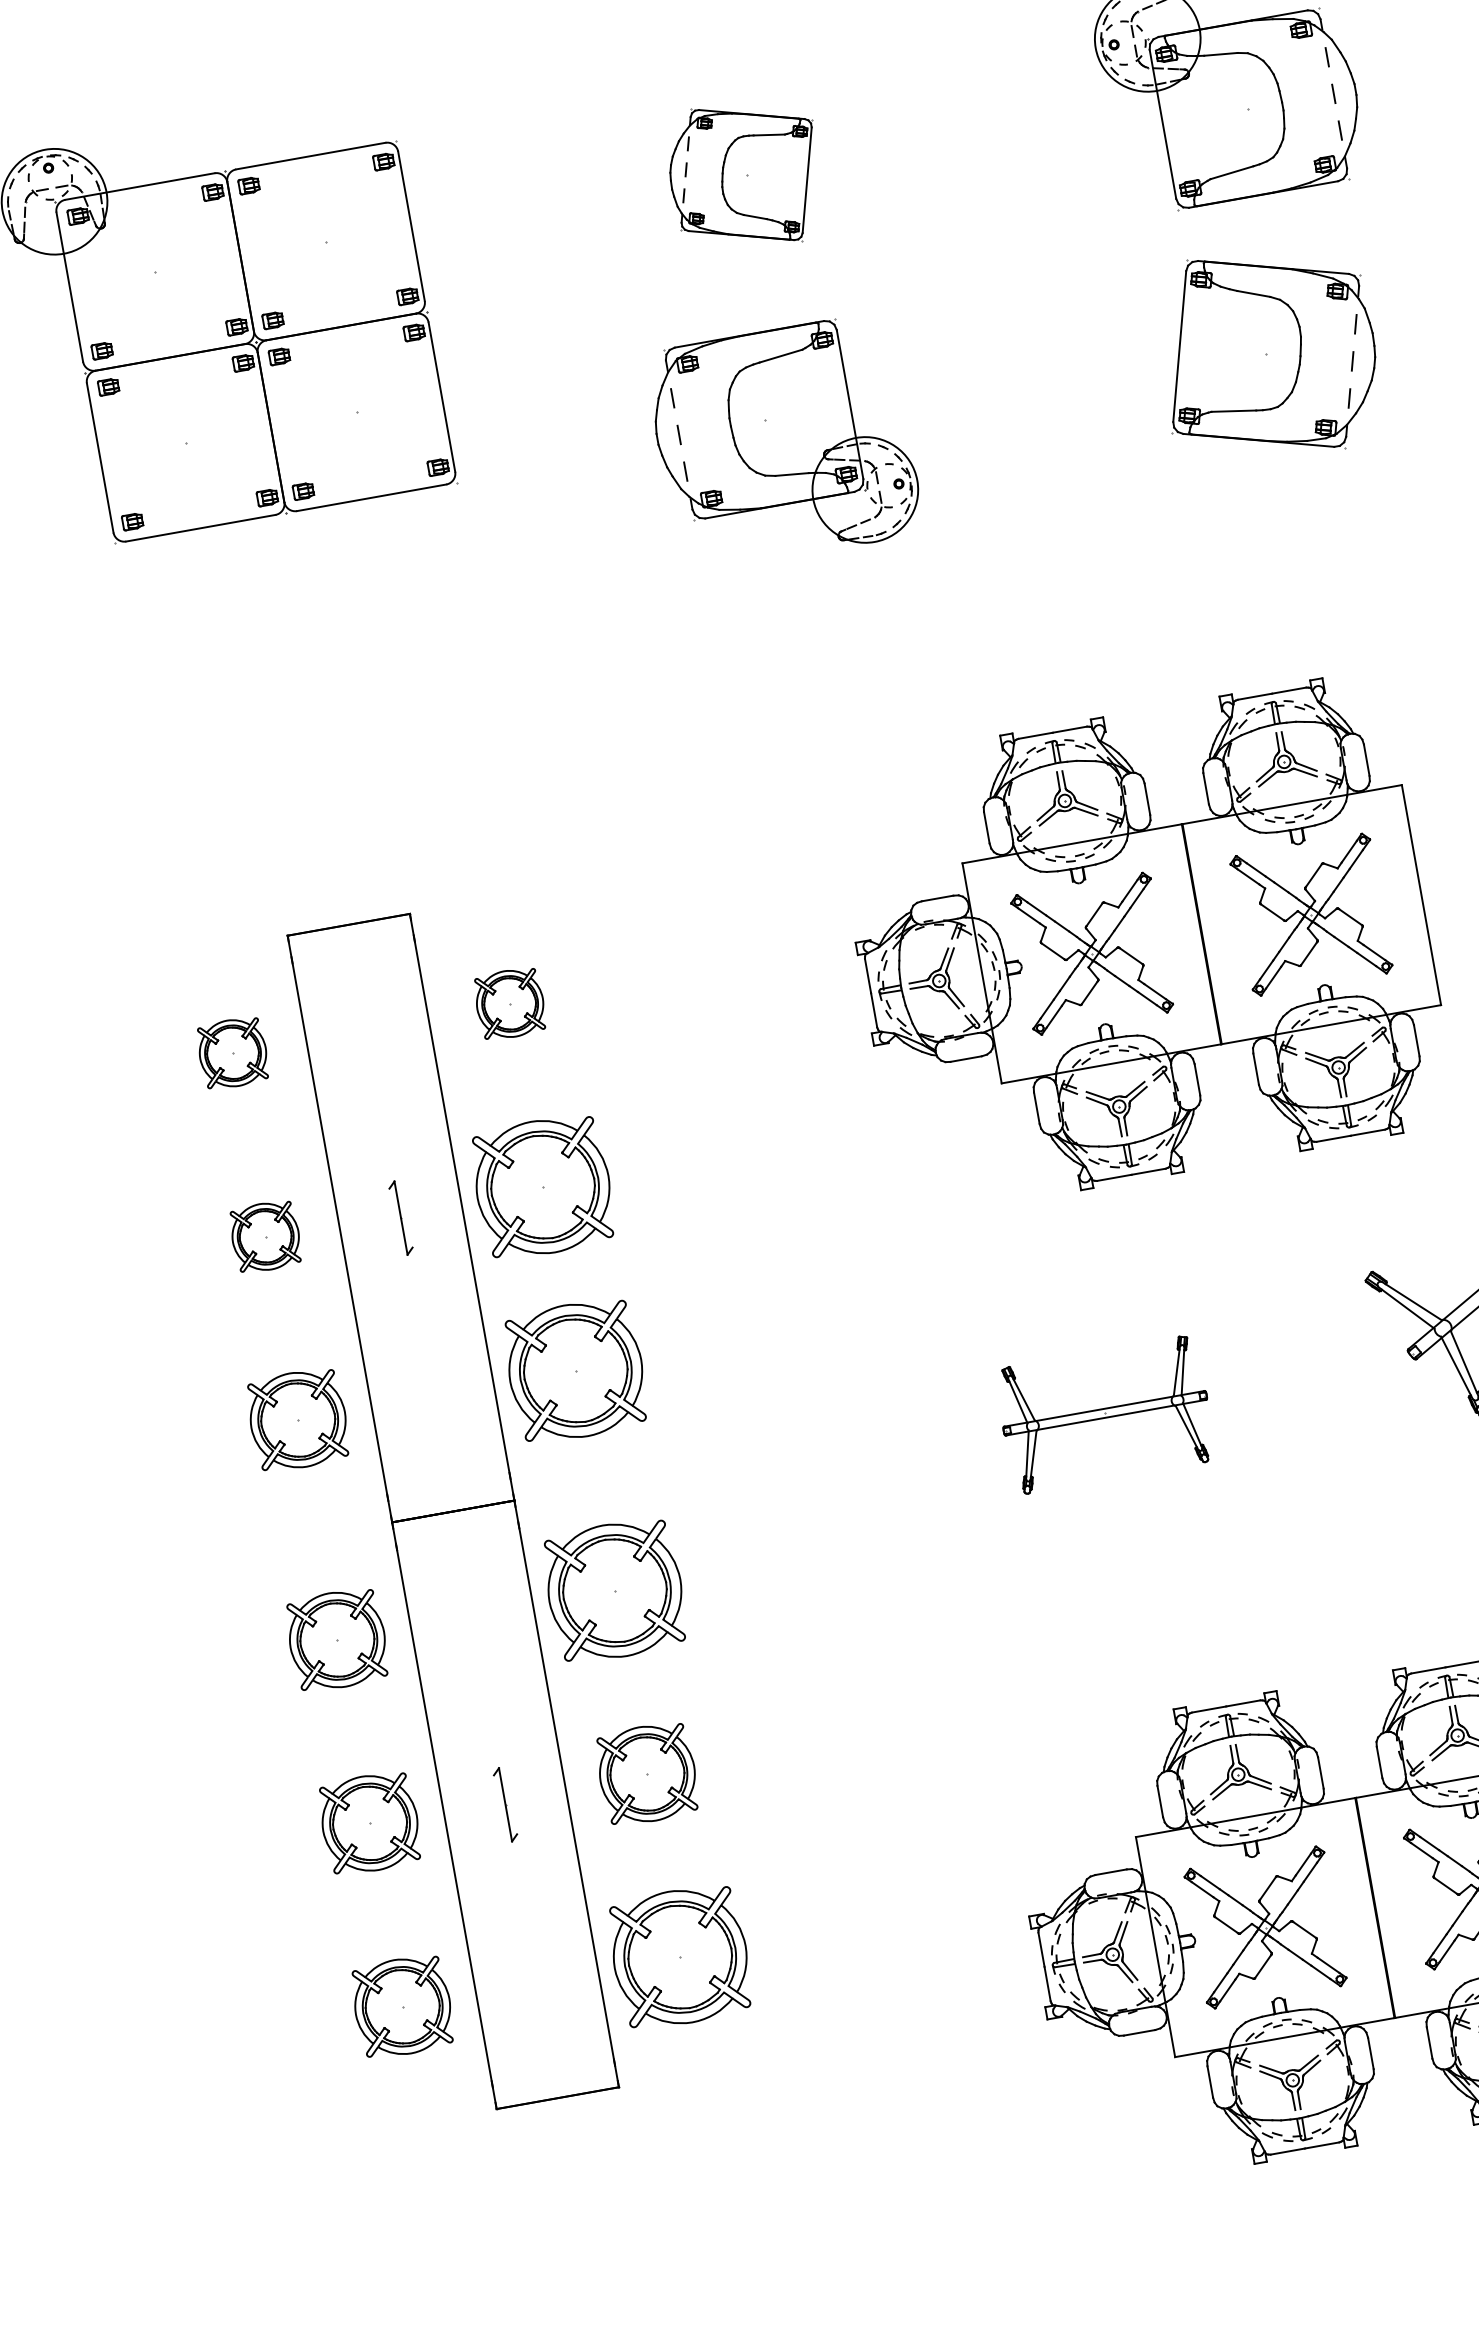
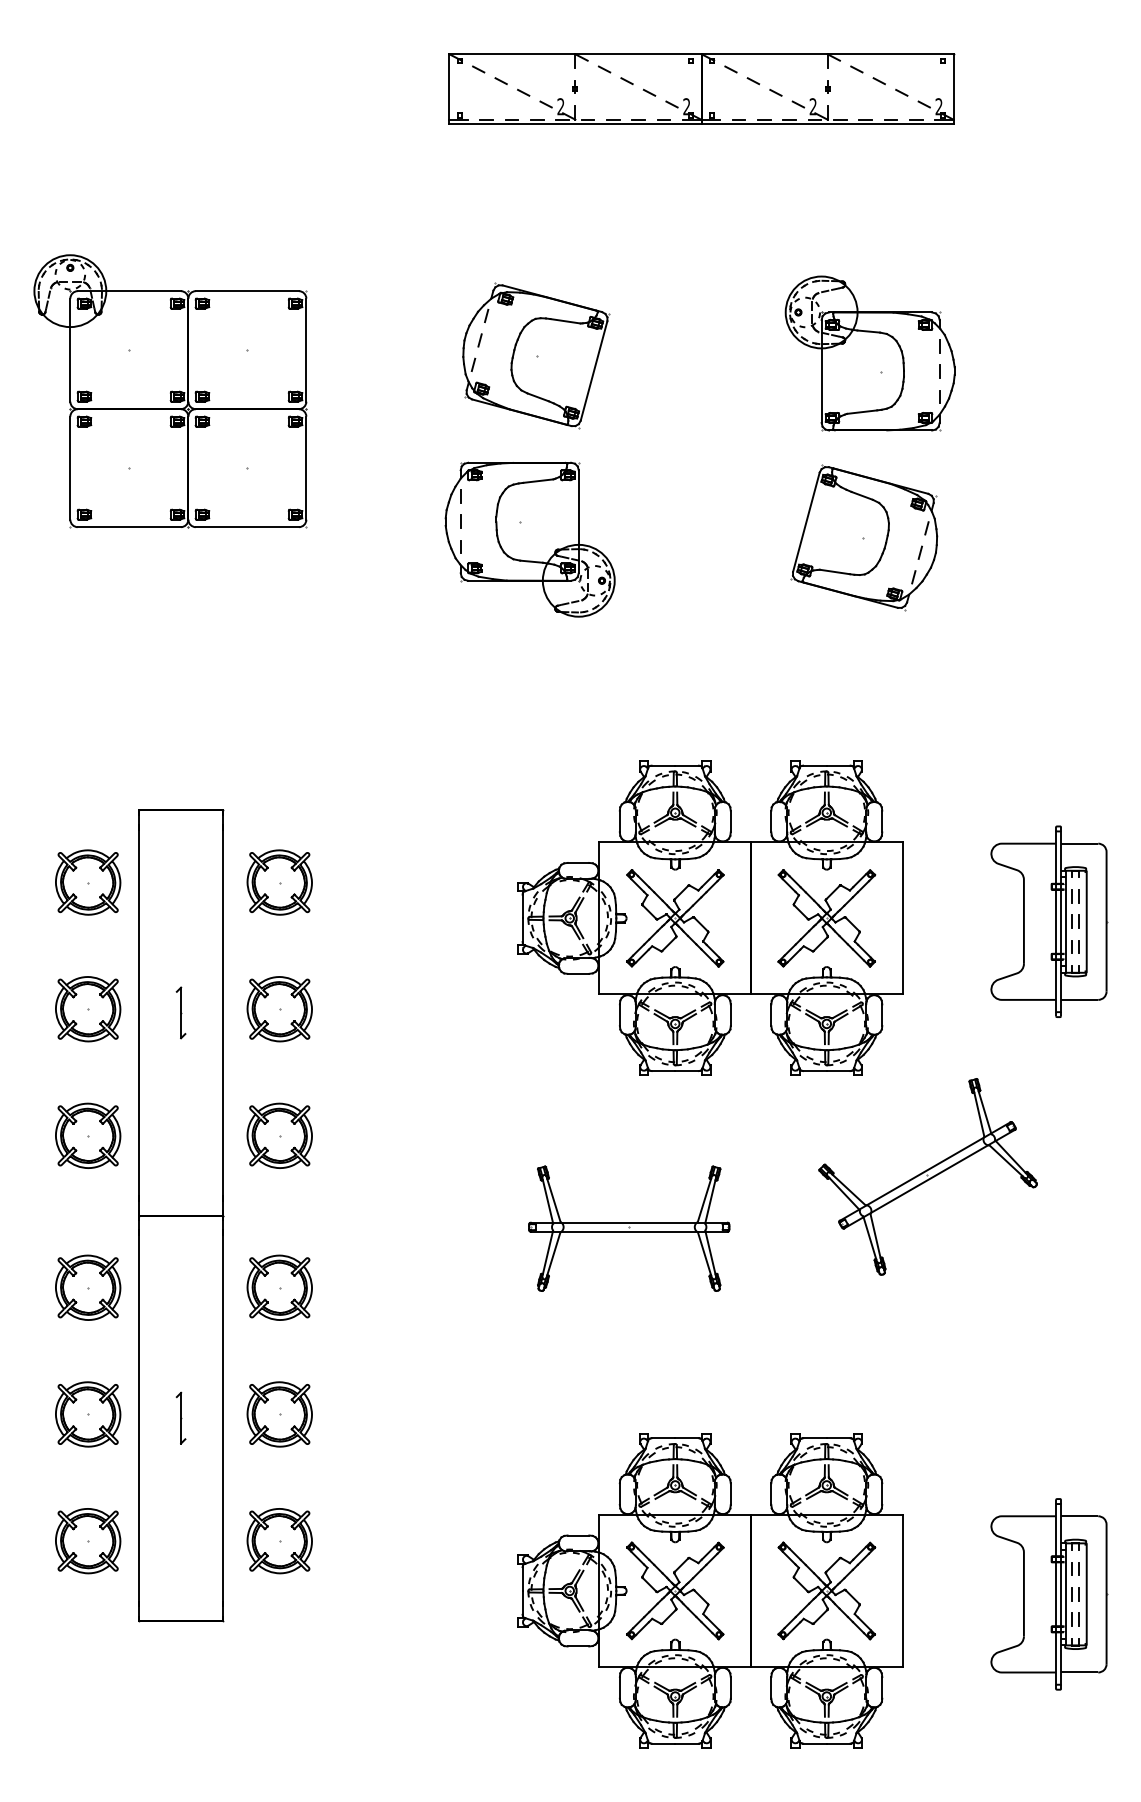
part: (746, 174) -> (536, 355), size x1.43
part: (509, 1003) -> (279, 882), size x1.43
part: (233, 1053) -> (88, 882), size x1.43
part: (542, 1187) -> (279, 1009), size x0.71
part: (266, 1237) -> (88, 1009), size x1.43
part: (575, 1370) -> (279, 1135), size x0.71
part: (1105, 1414) -> (629, 1228), size x1.43
part: (614, 1590) -> (279, 1287), size x0.71
part: (679, 1957) -> (279, 1541), size x0.71

